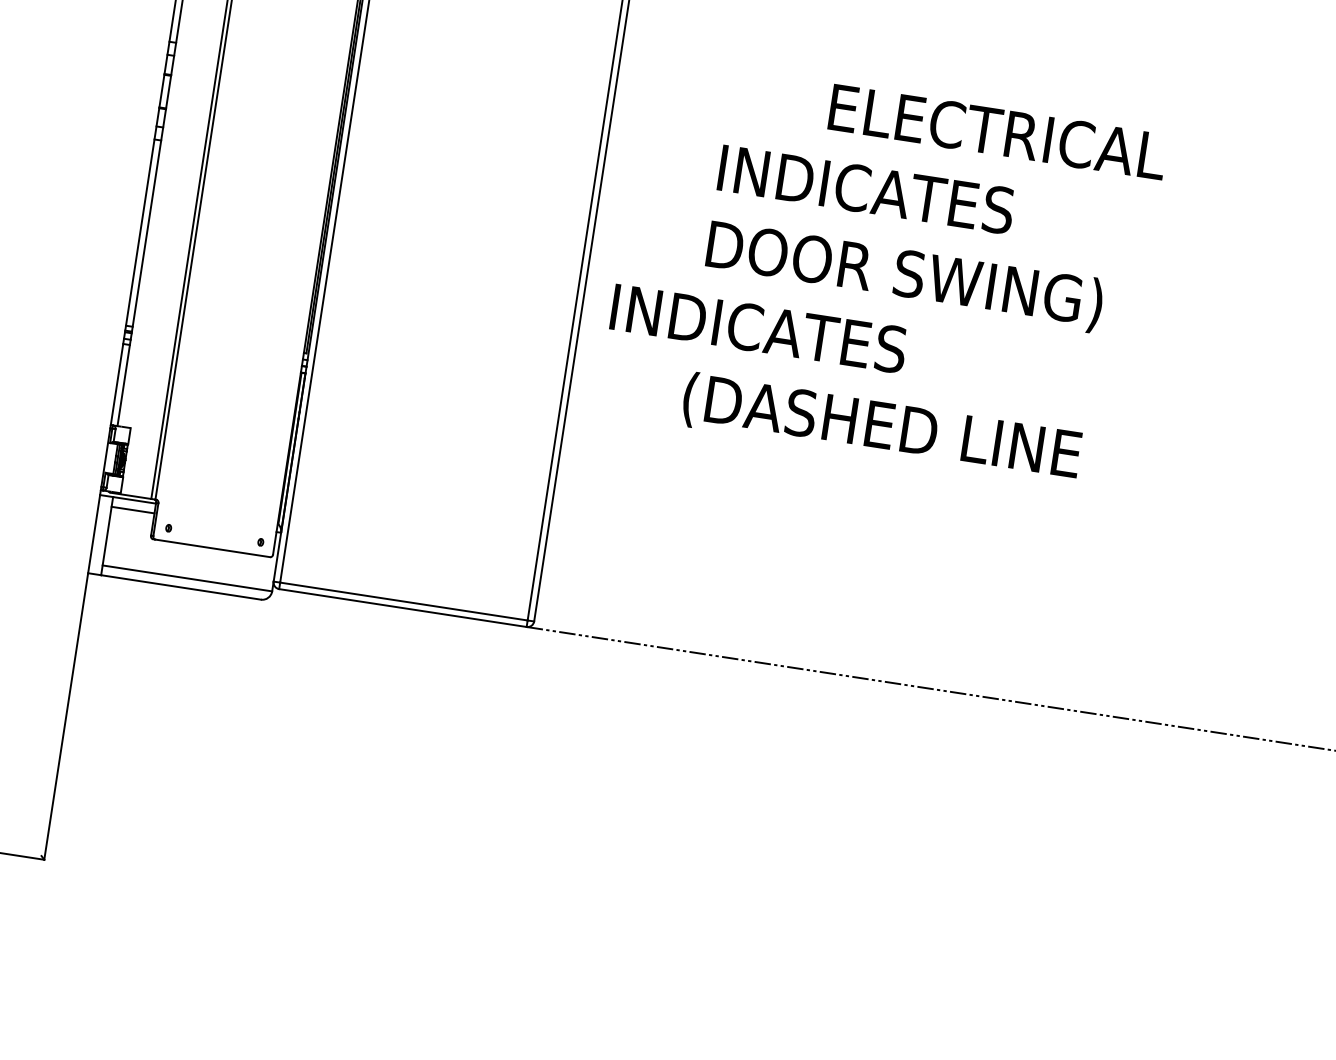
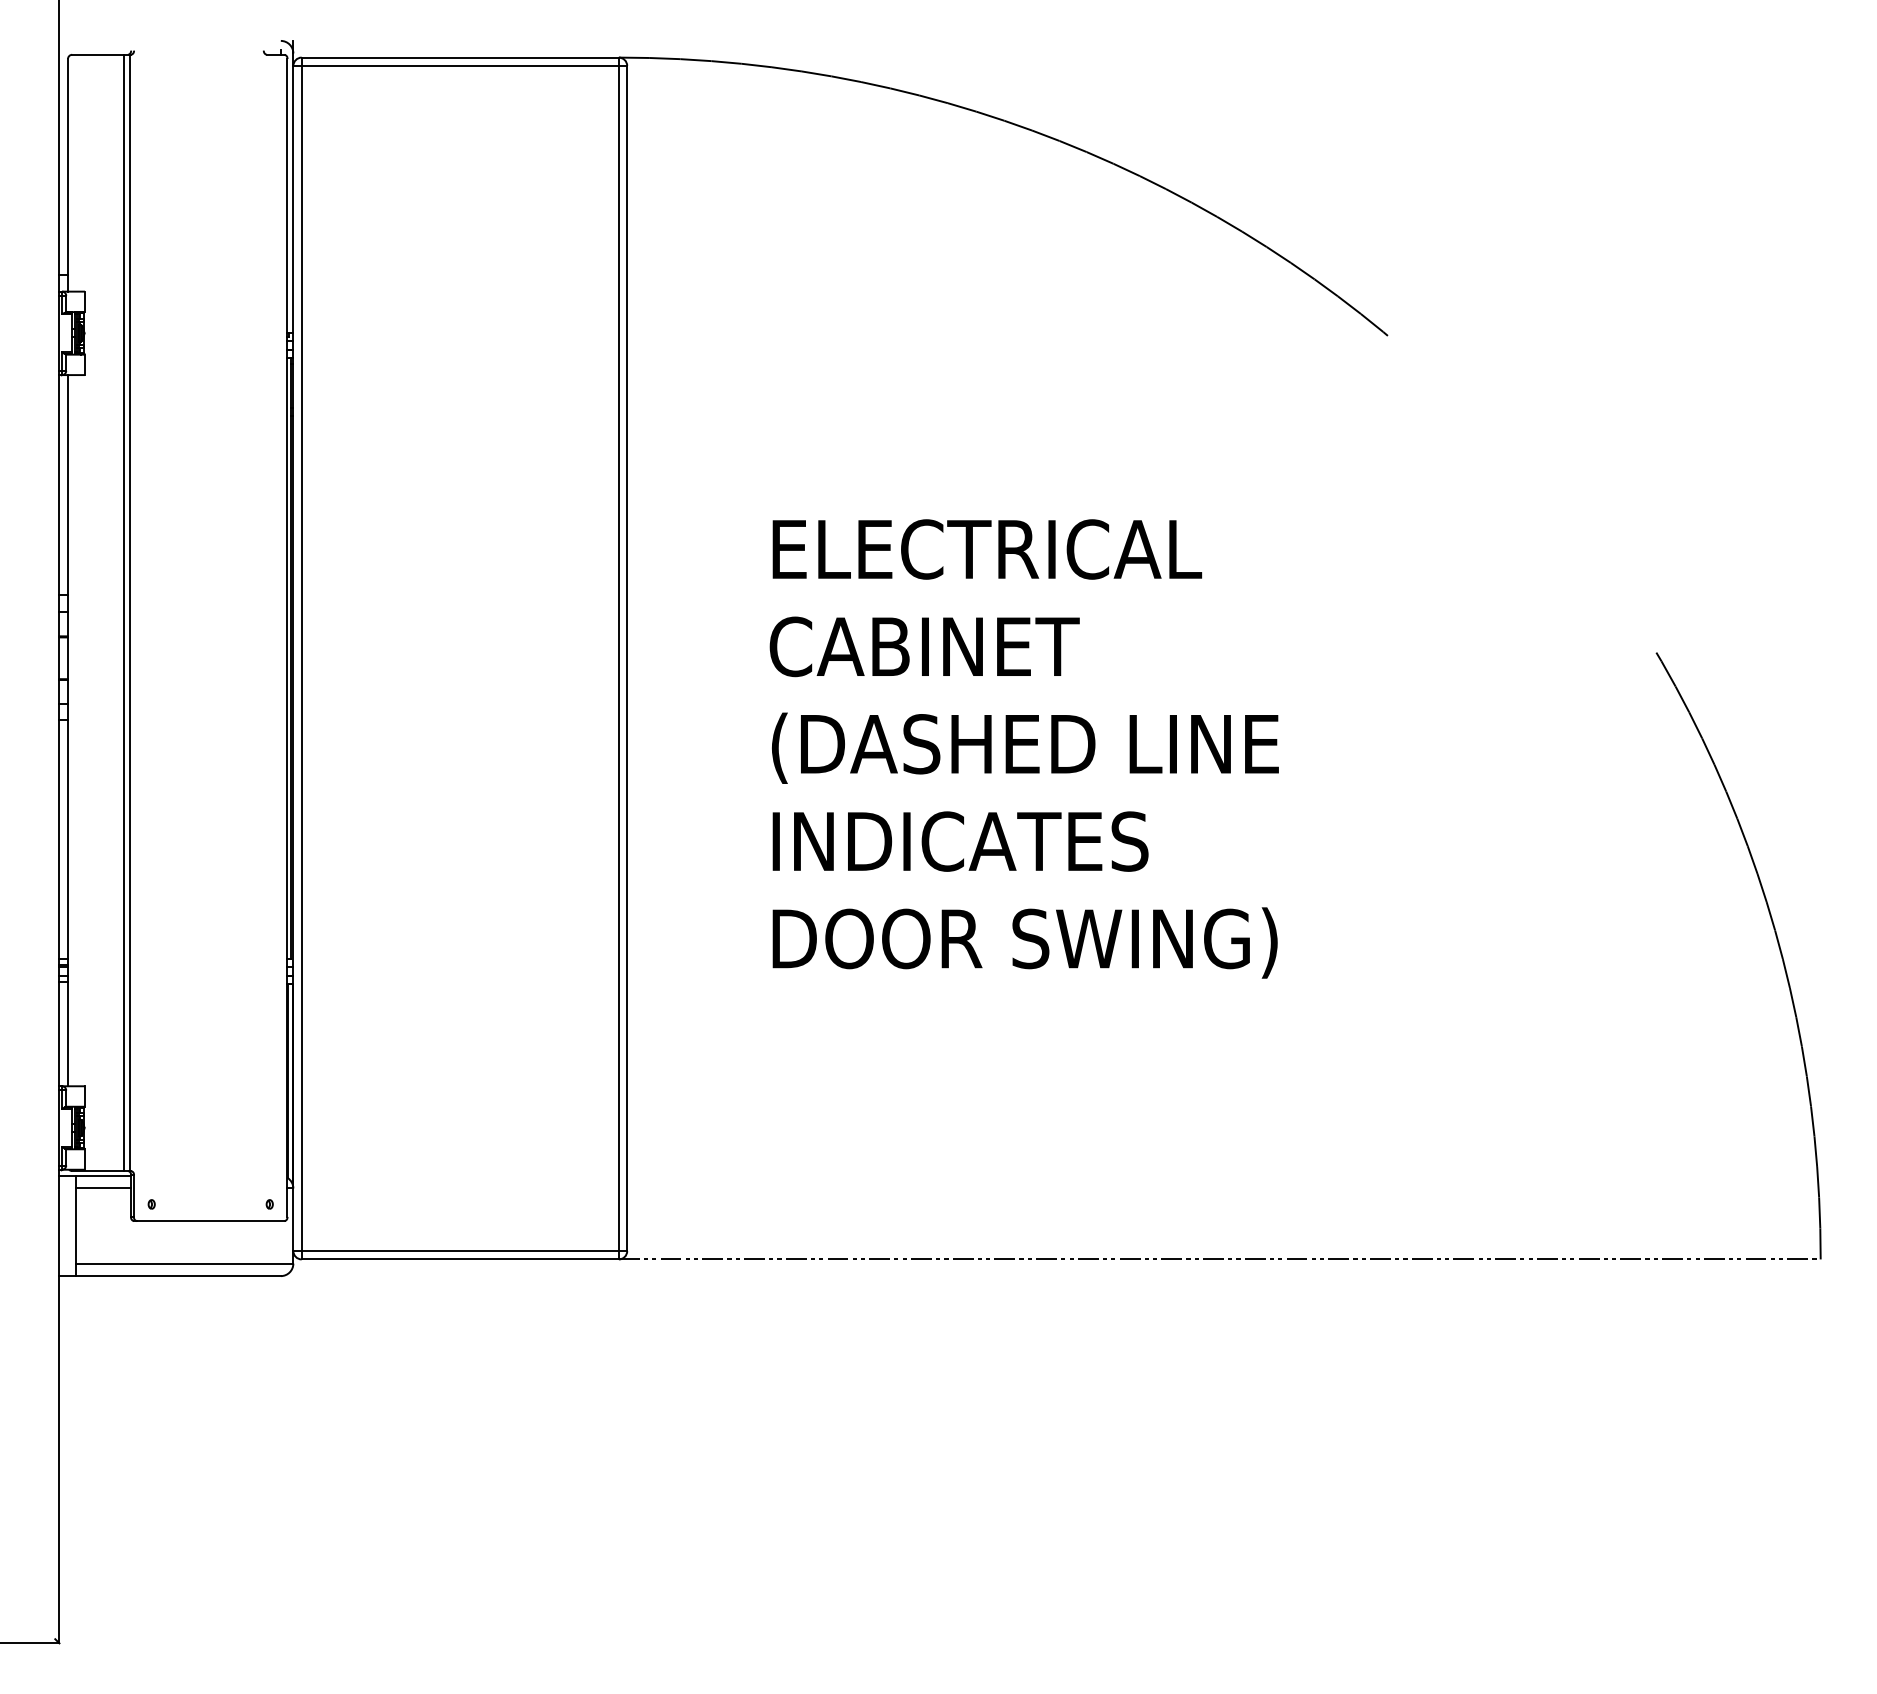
text: (998, 132) -> (987, 549), moved
text: (864, 189) -> (958, 646), INDICATES -> CABINET
text: (904, 275) -> (1024, 747), DOOR SWING) -> (DASHED LINE
text: (758, 328) -> (960, 841), moved
text: (881, 428) -> (1024, 942), (DASHED LINE -> DOOR SWING)

